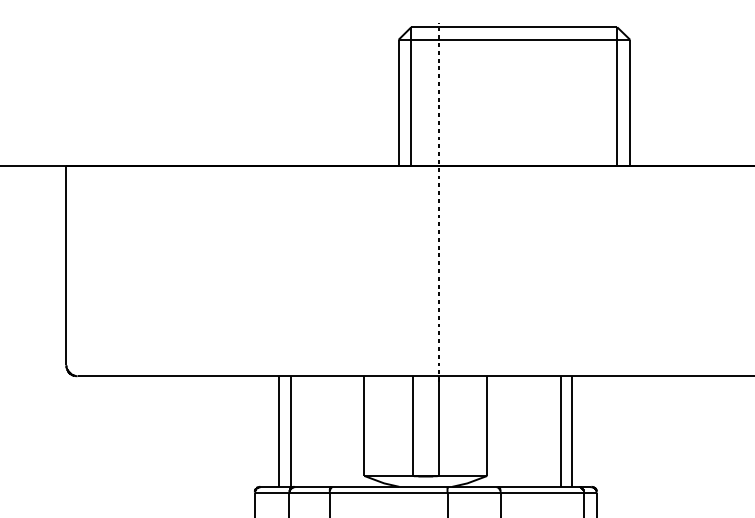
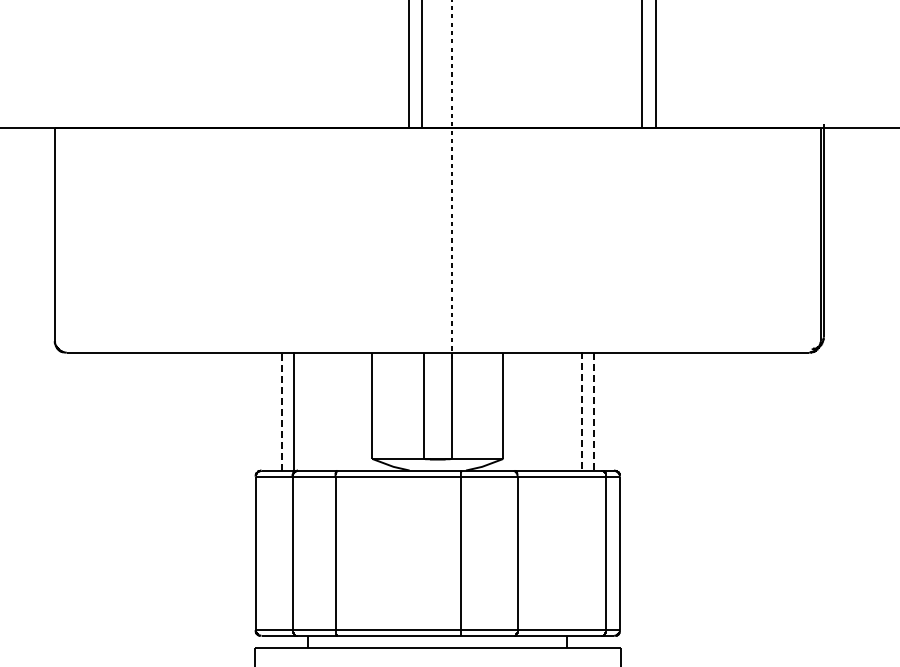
line: (279, 431) -> (281, 411), solid -> dashed
line: (561, 431) -> (582, 411), solid -> dashed
line: (571, 431) -> (593, 411), solid -> dashed

